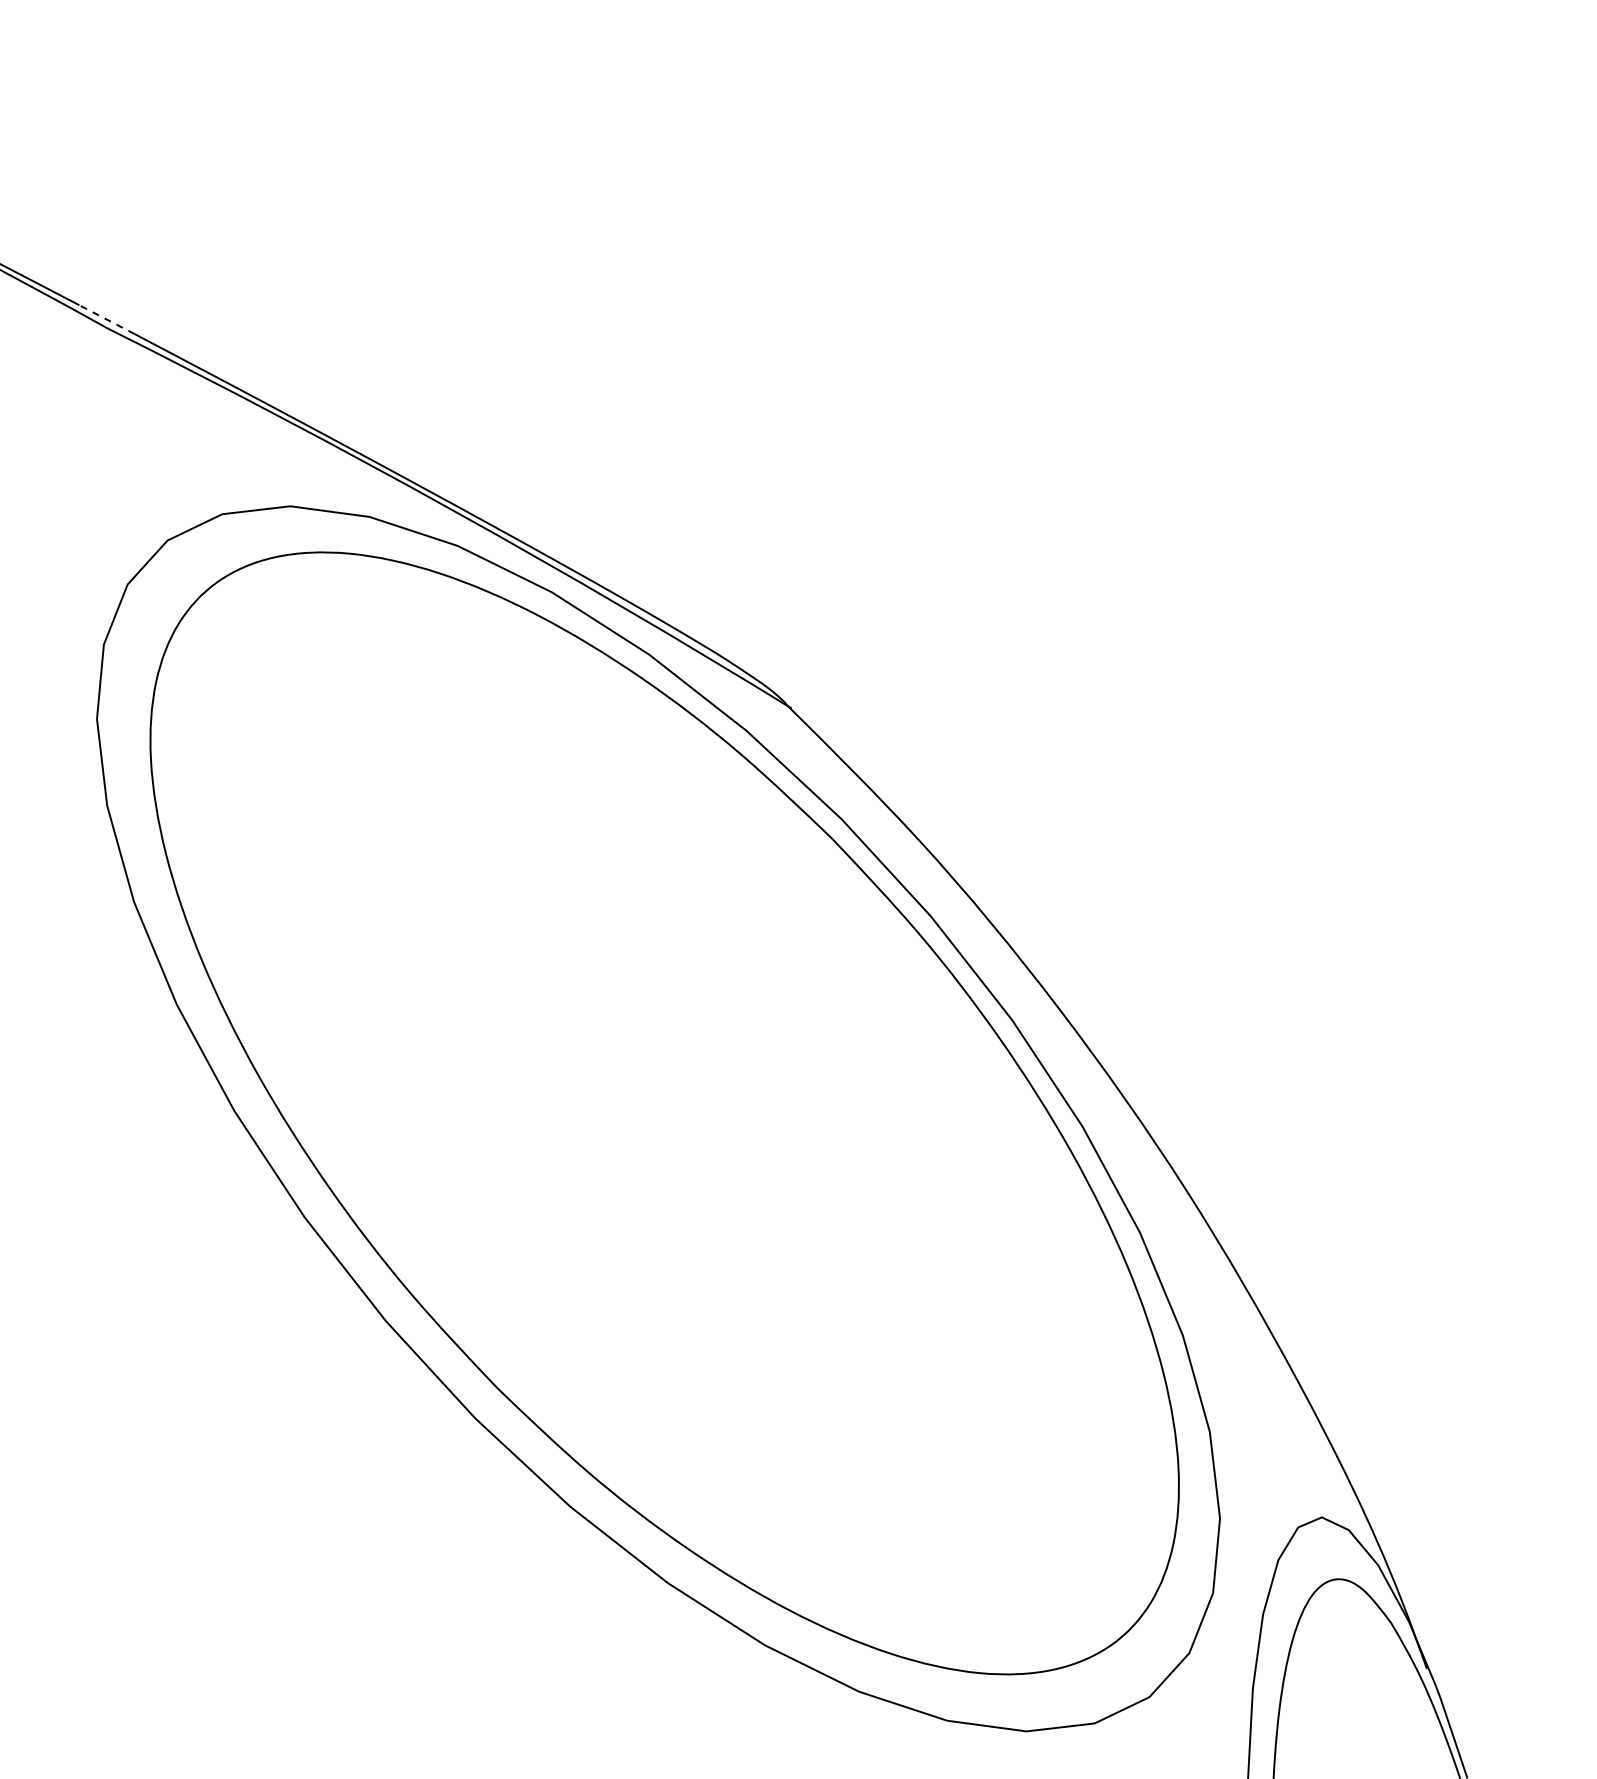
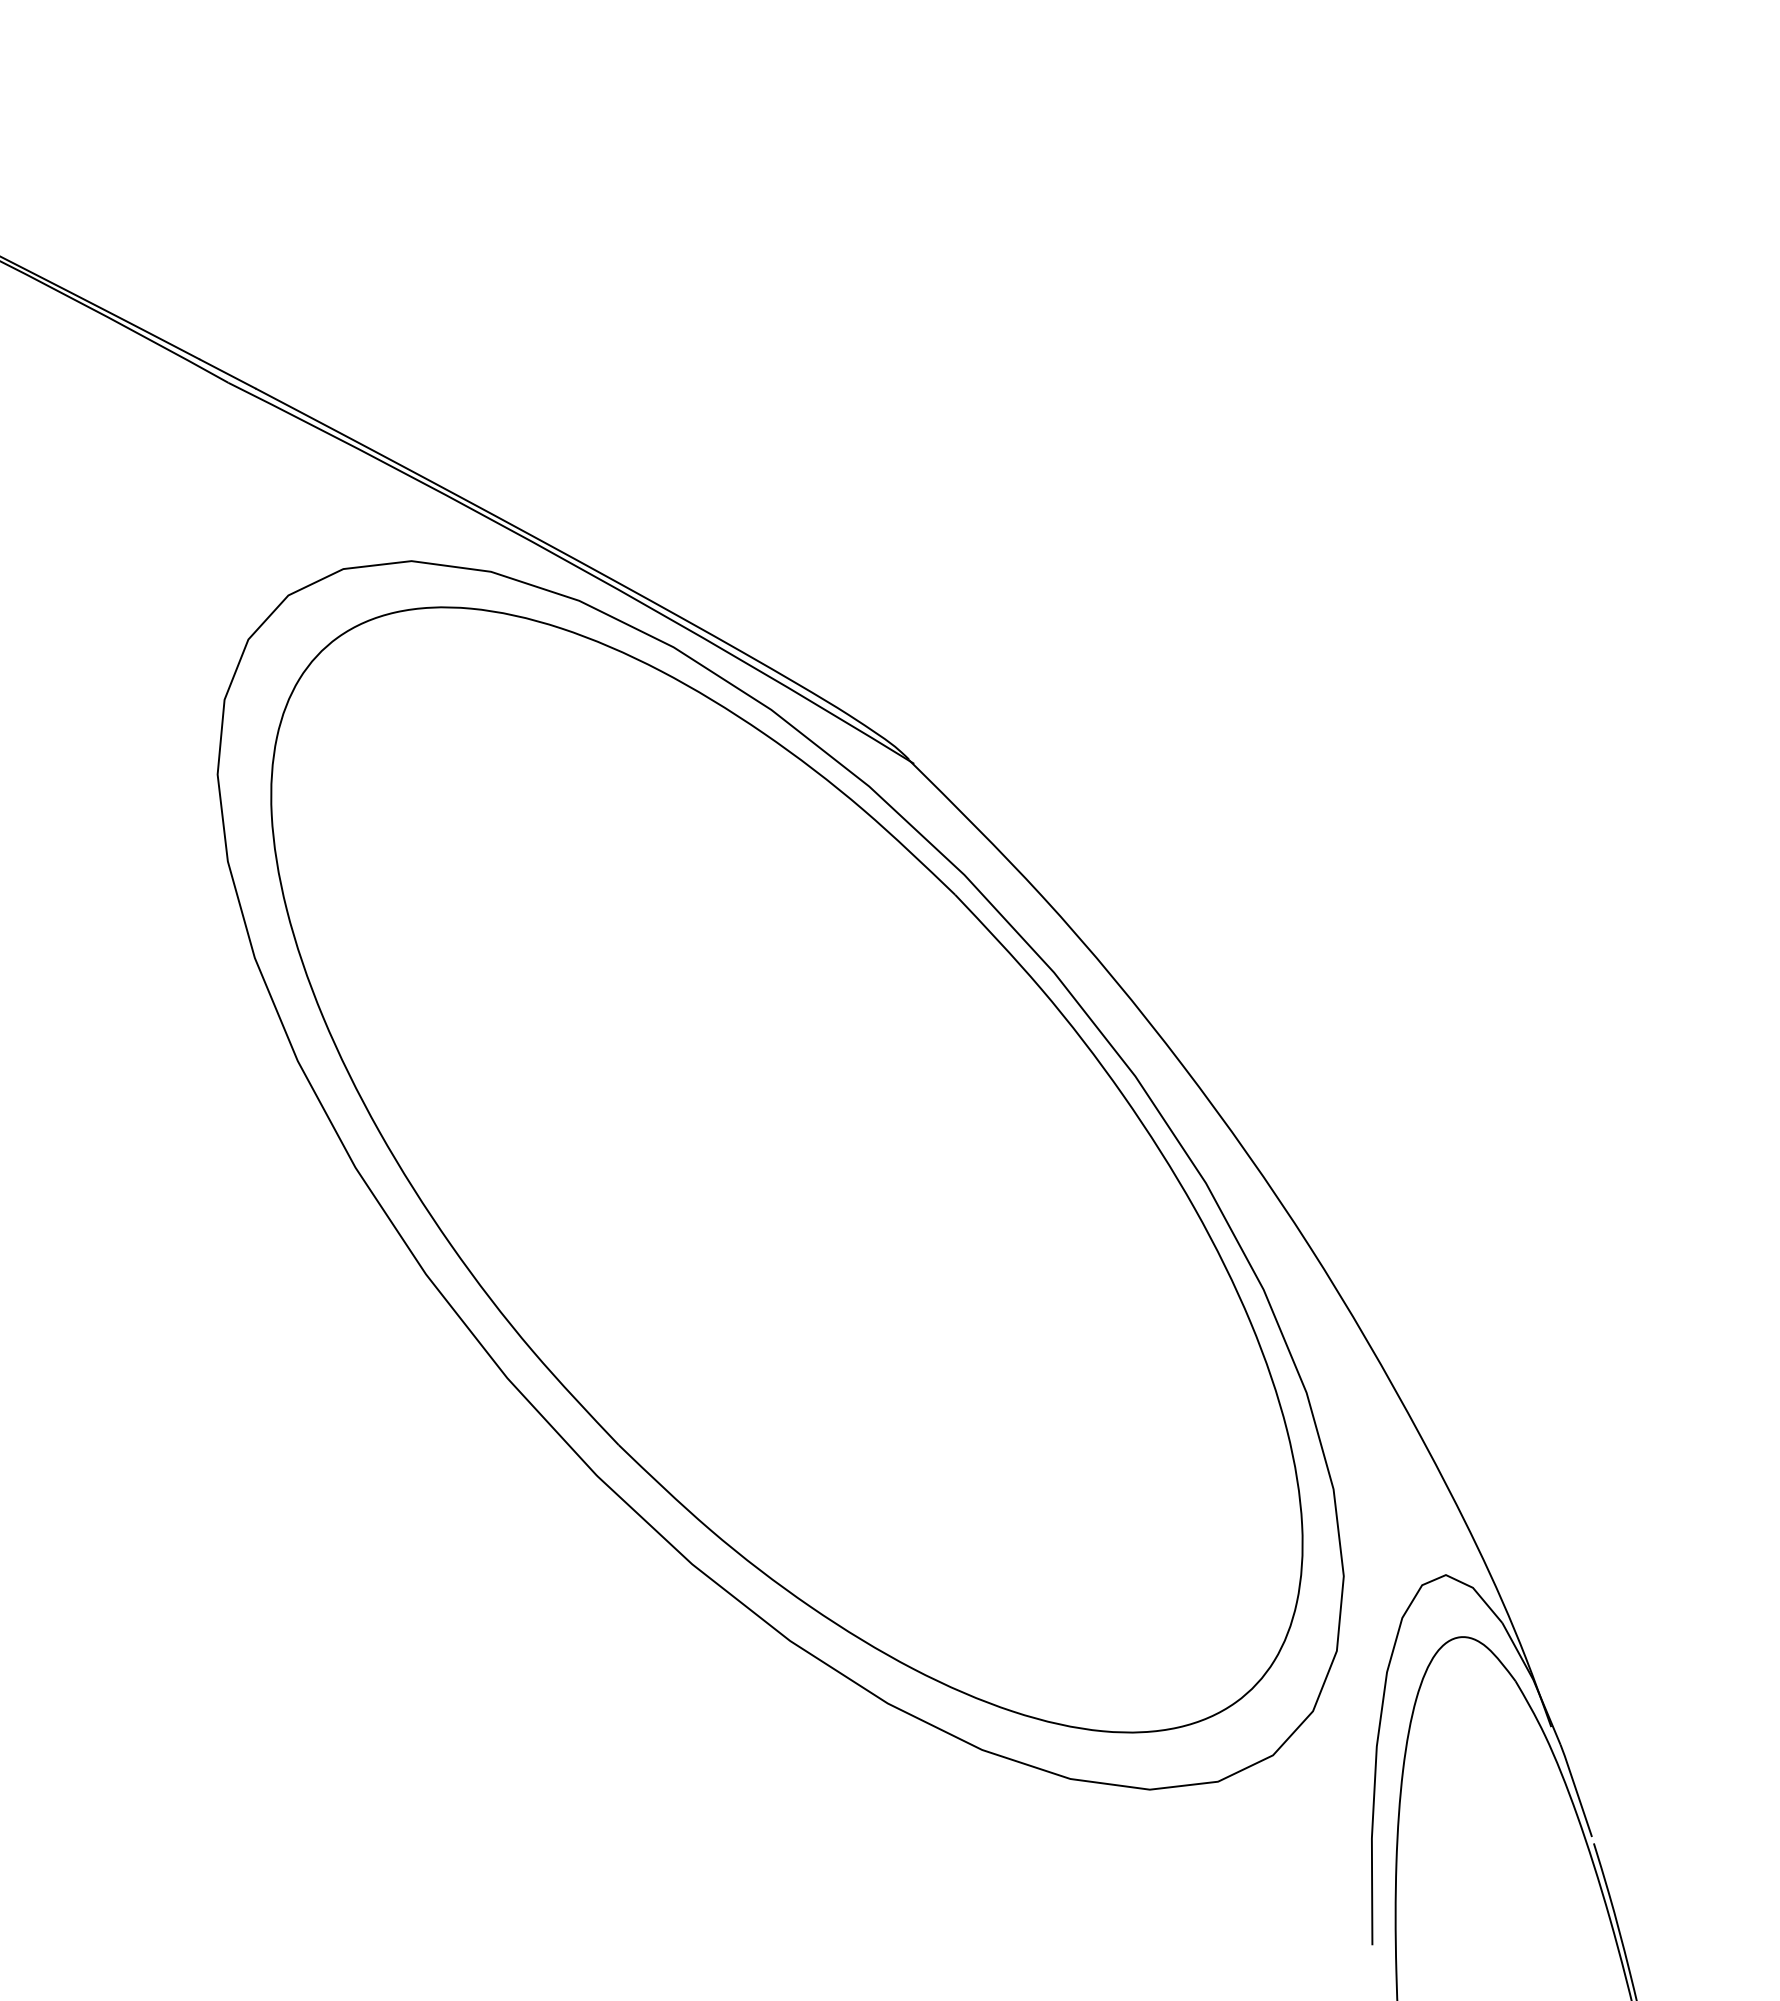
line: (106, 319) -> (227, 373), dashed -> solid

